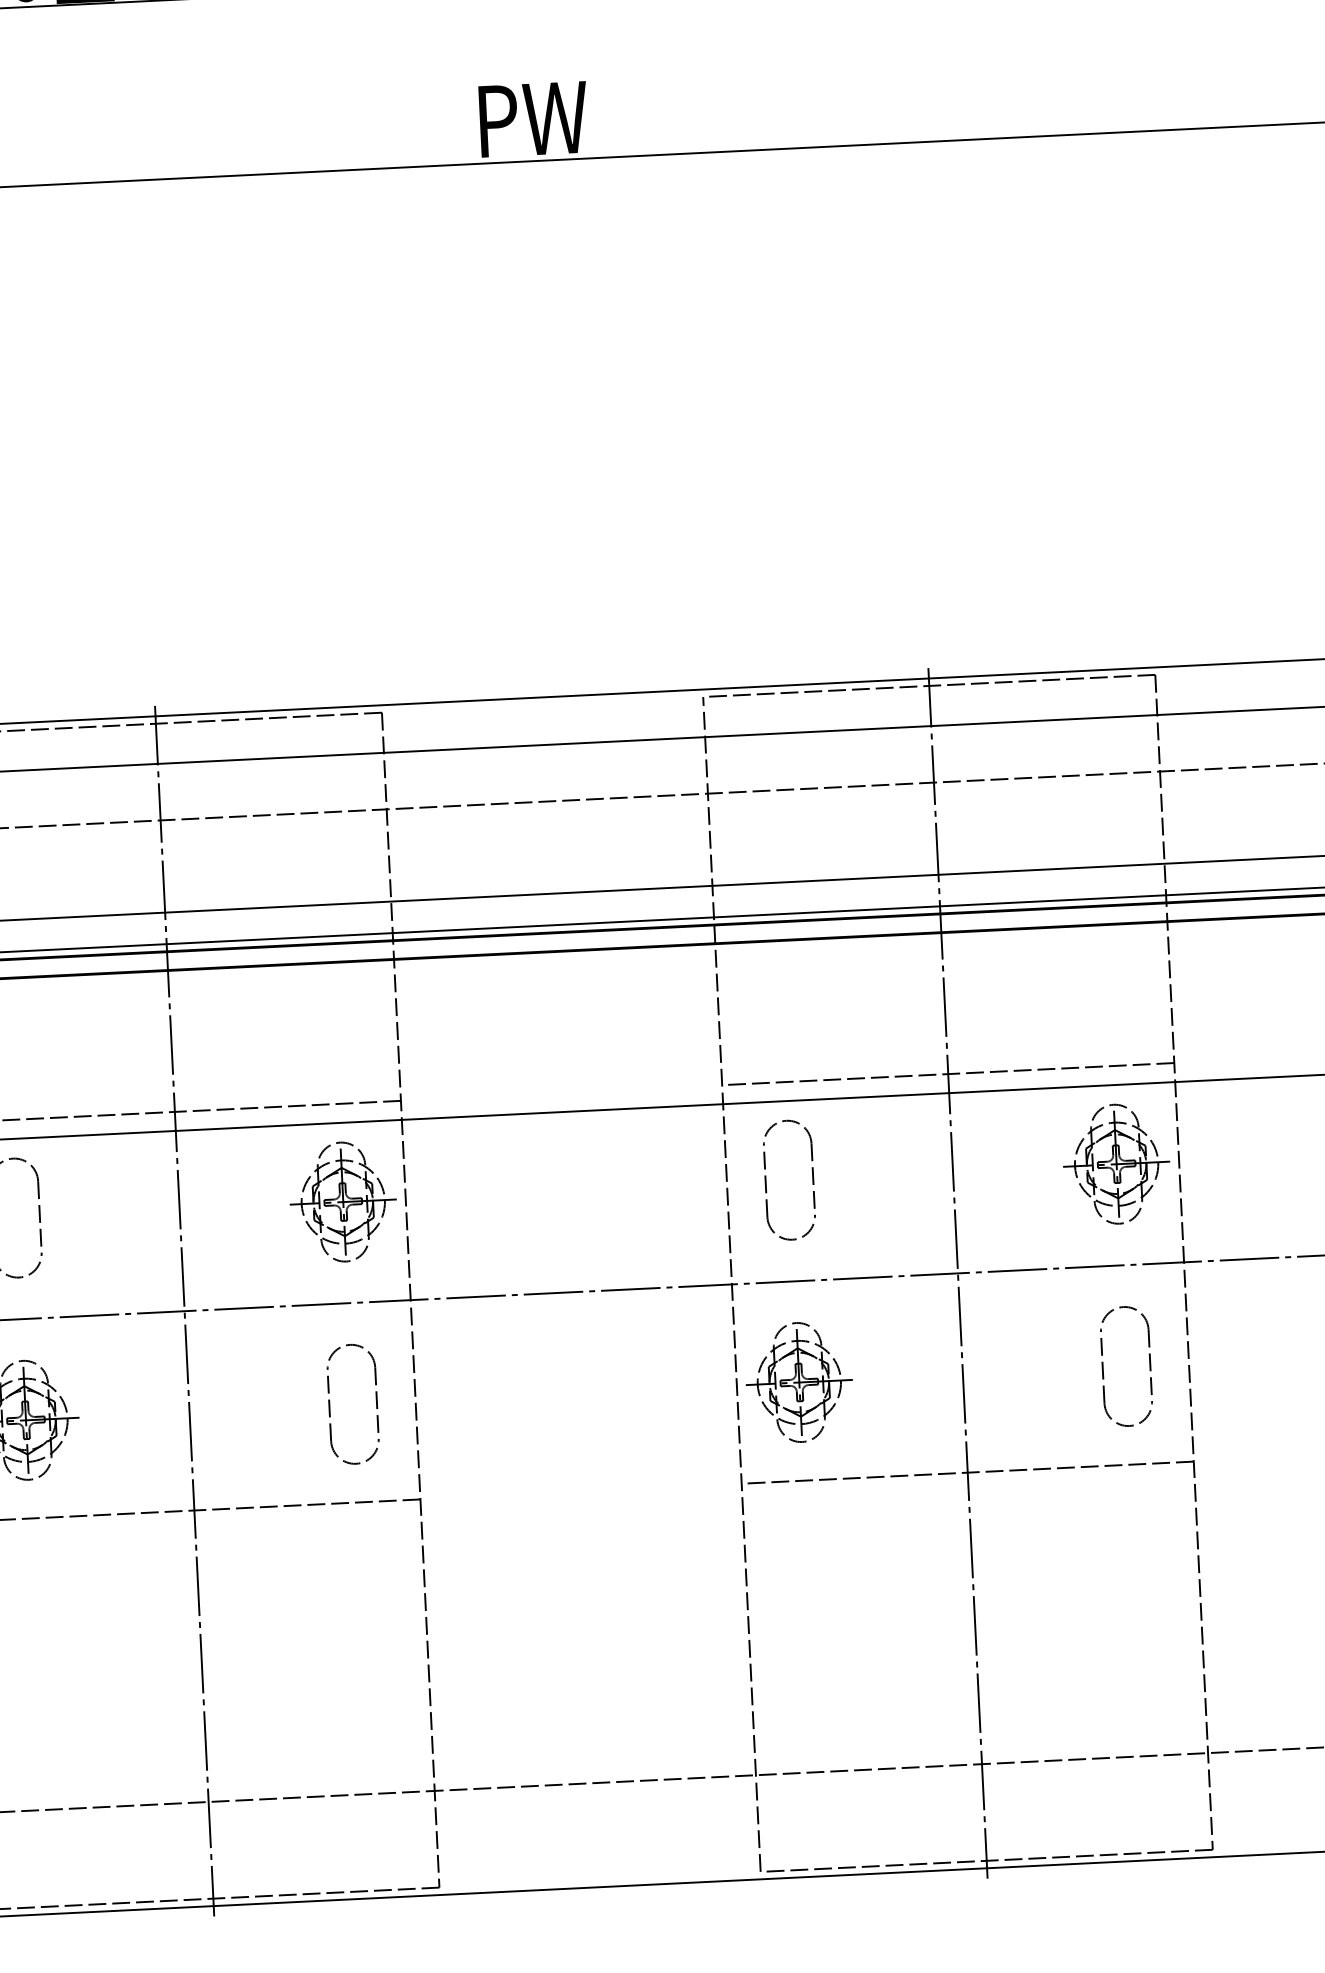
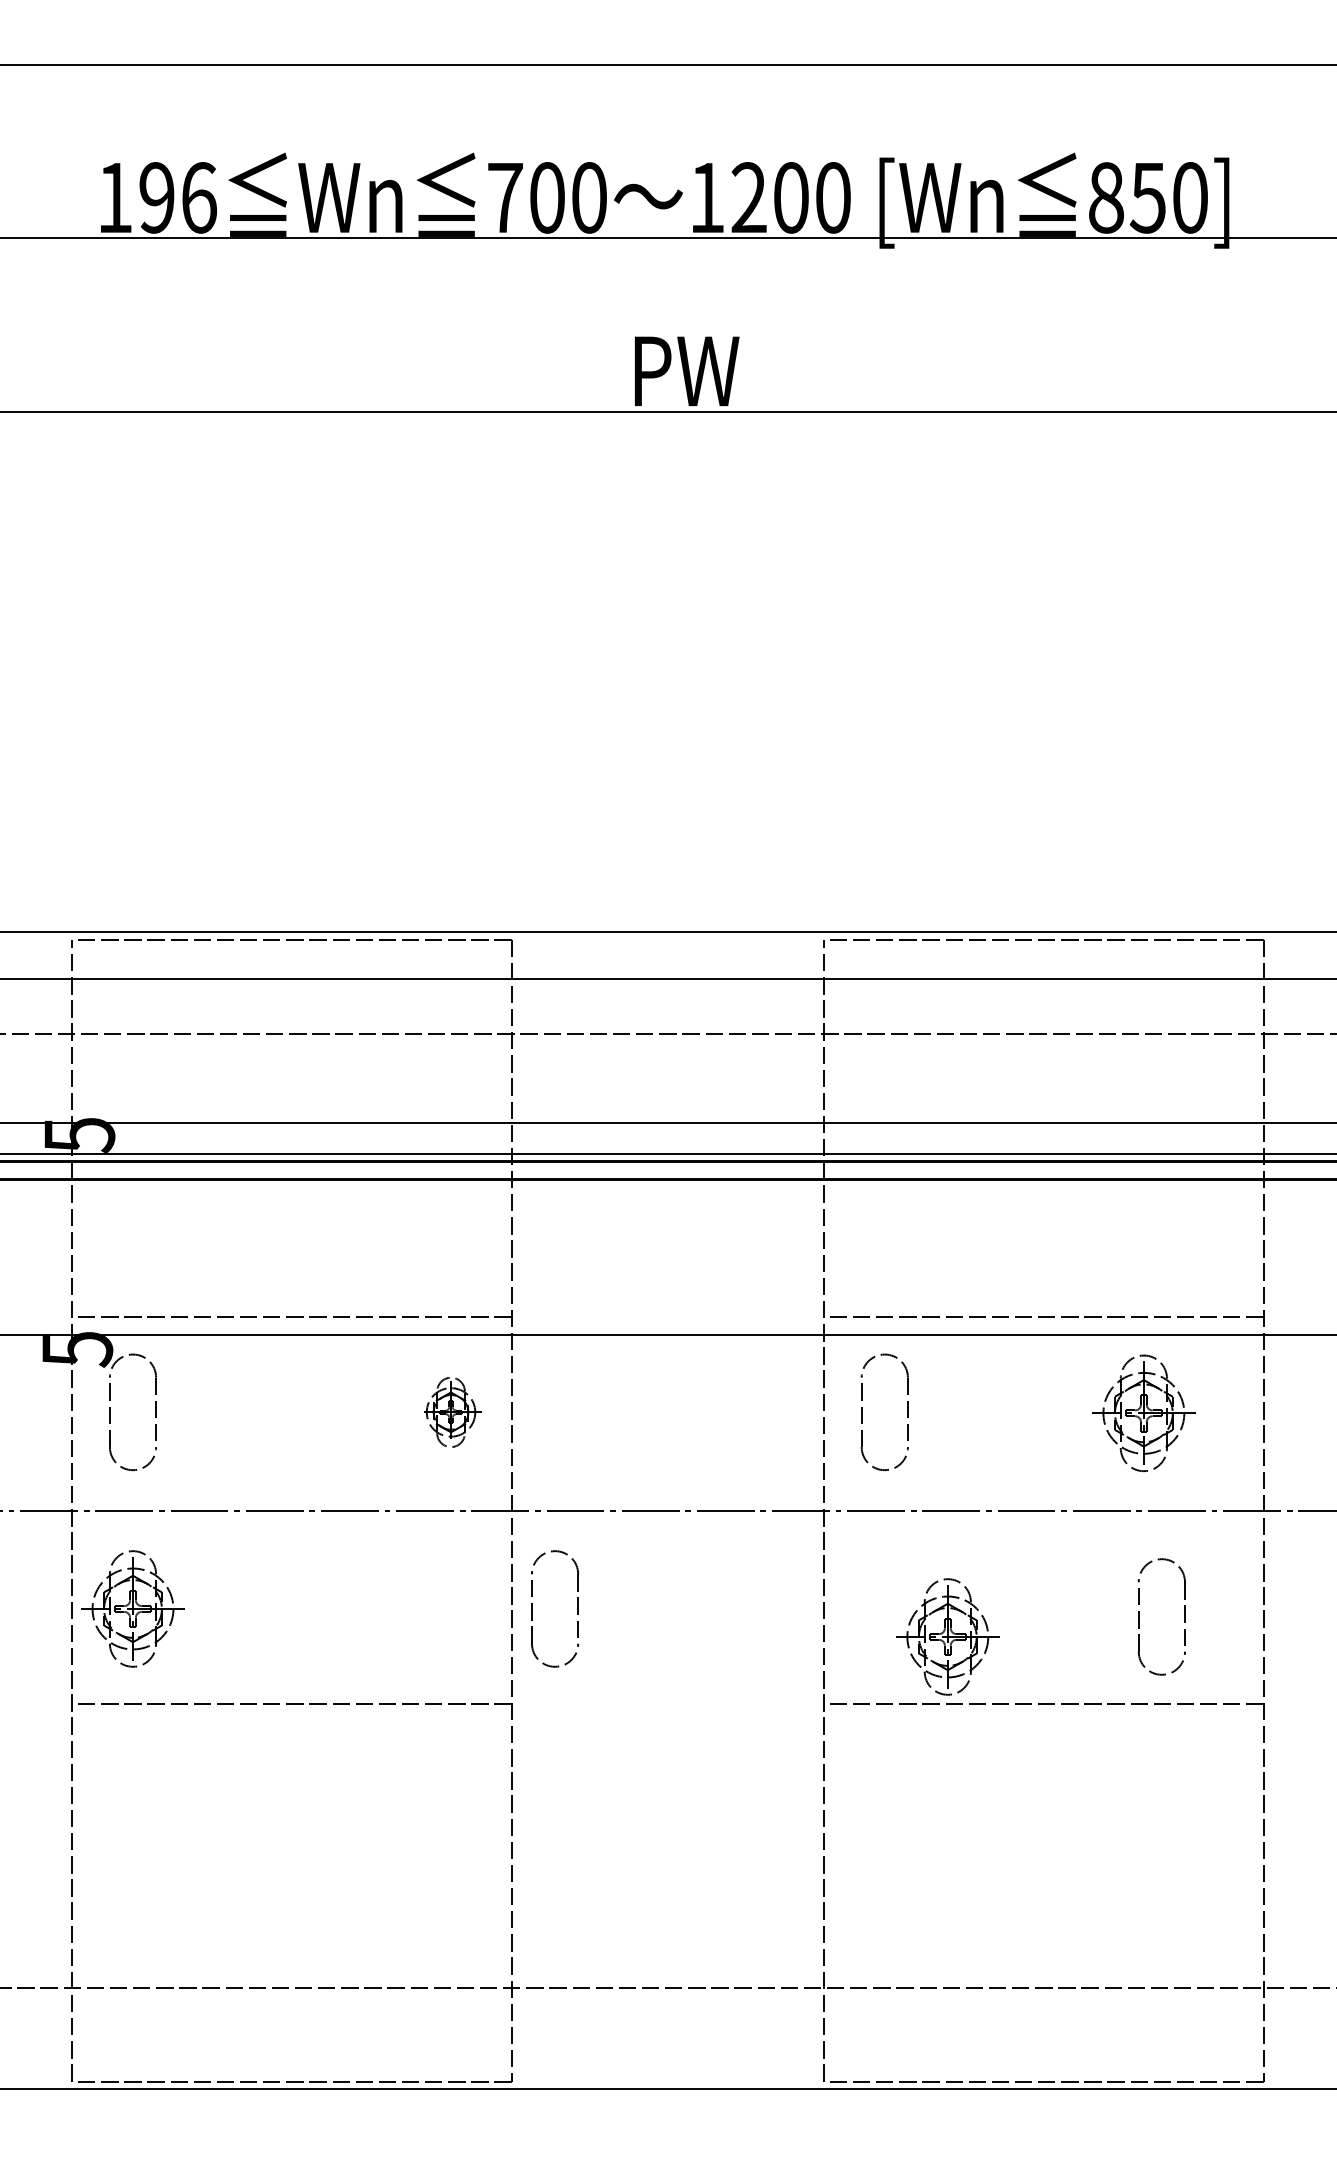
part: (1116, 1164) -> (1143, 1413), moved
part: (342, 1202) -> (450, 1412), size x0.6
line: (957, 1273) -> (1043, 1510), removed
line: (185, 1311) -> (292, 1510), removed
part: (1103, 1367) -> (1139, 1616), moved
part: (799, 1382) -> (947, 1636), moved
part: (376, 1402) -> (577, 1608), moved

